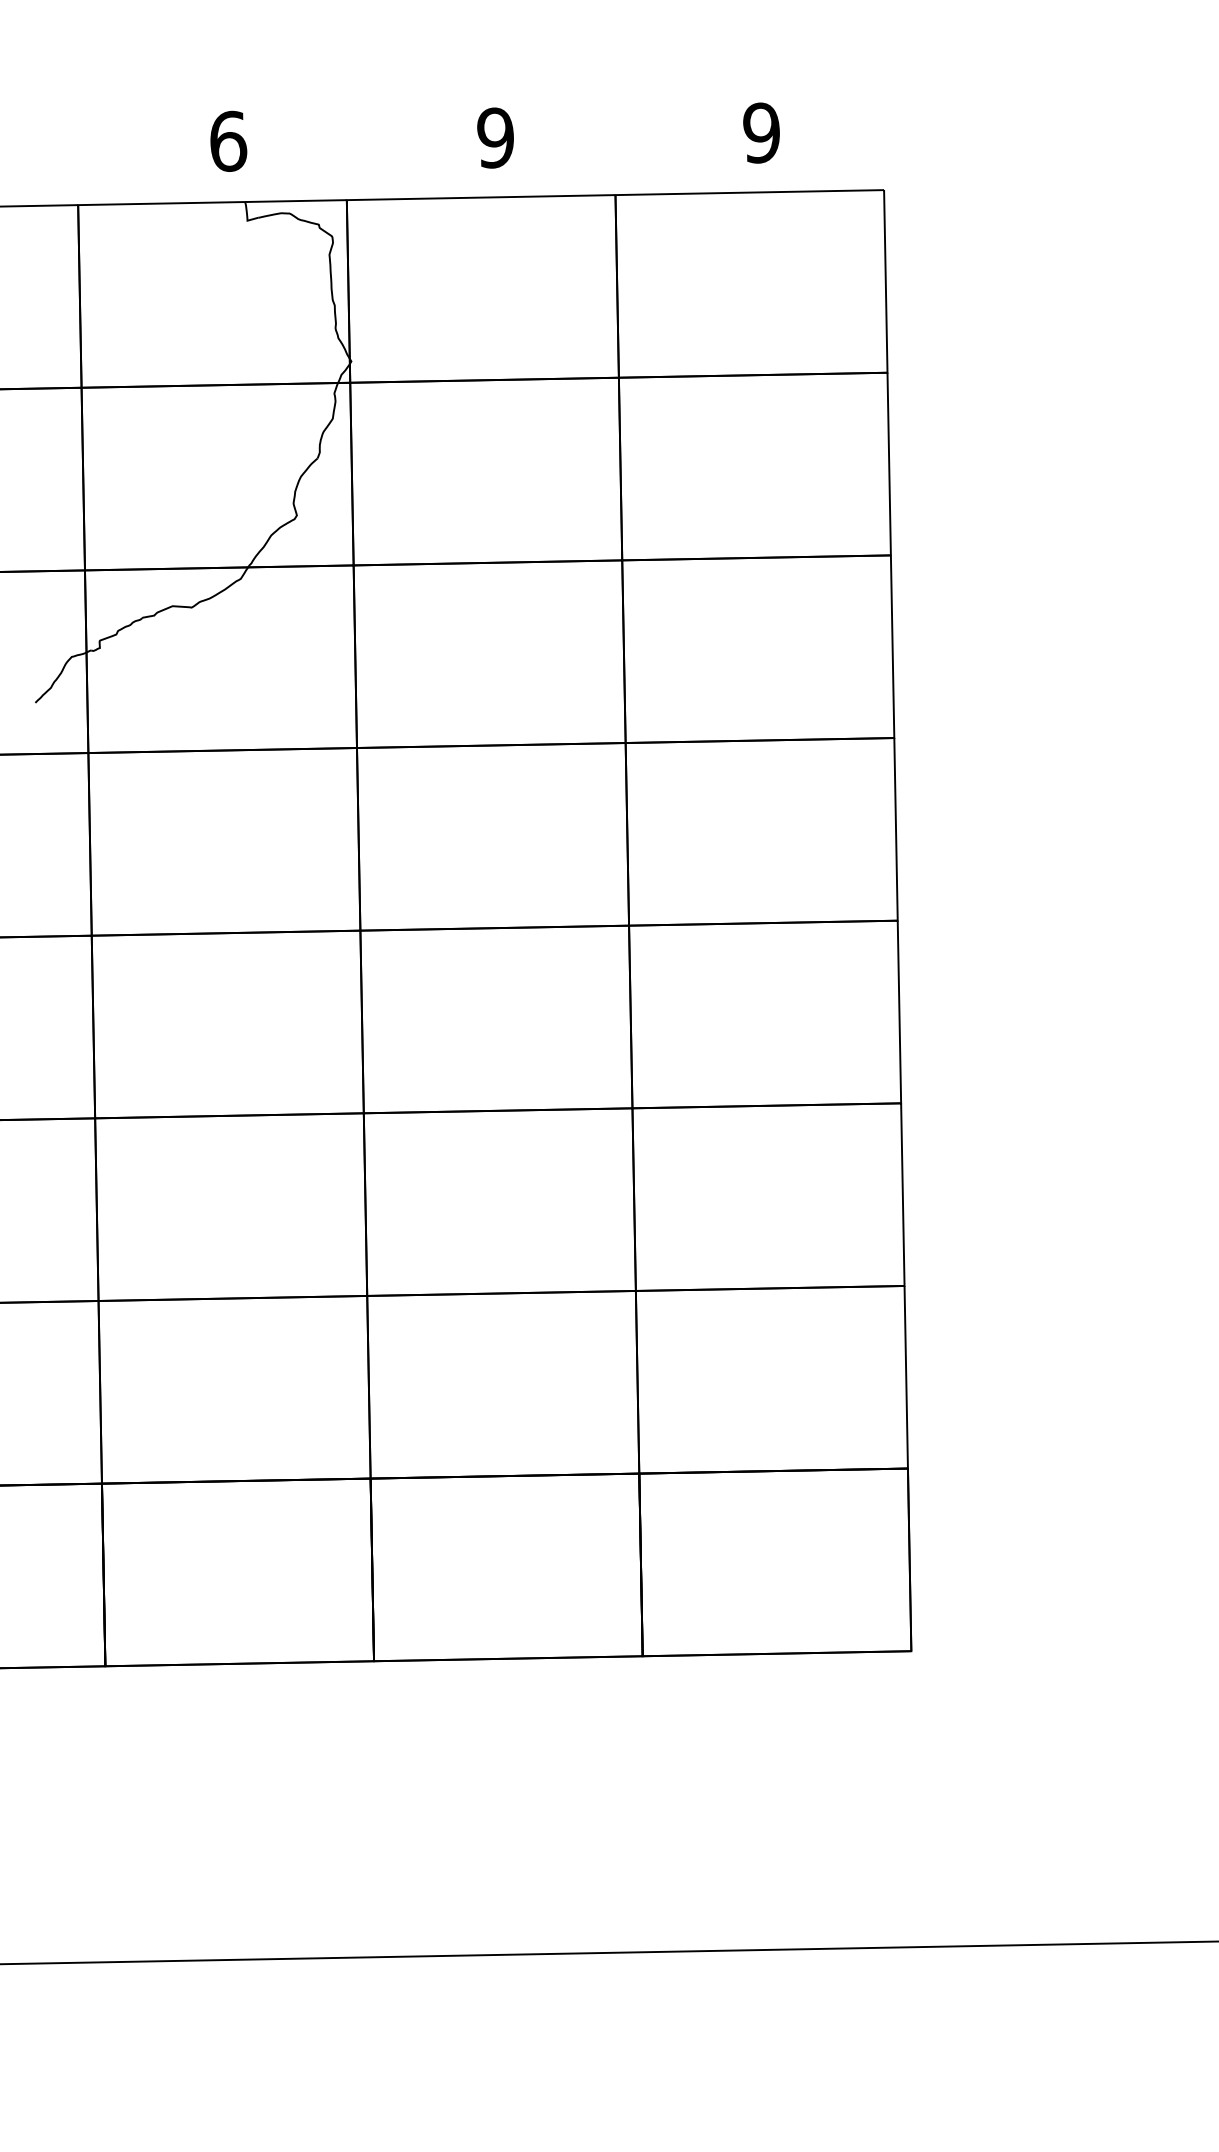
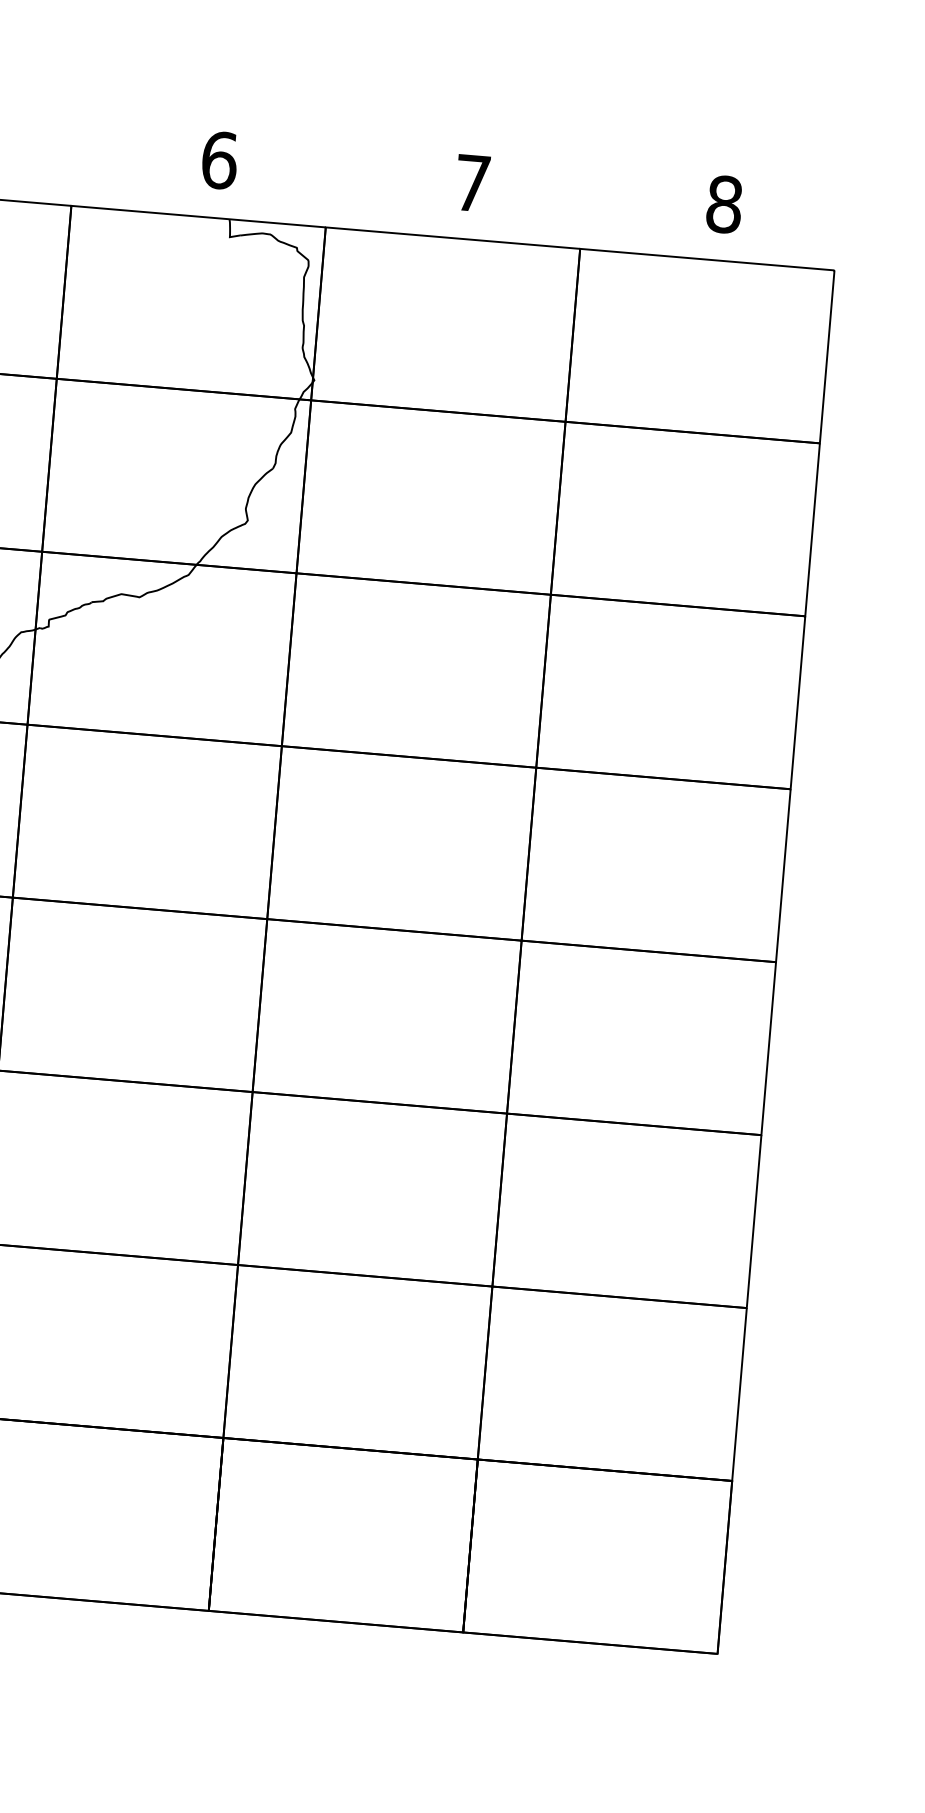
text: (761, 132) -> (724, 203), 9 -> 8
text: (495, 137) -> (472, 182), 9 -> 7

